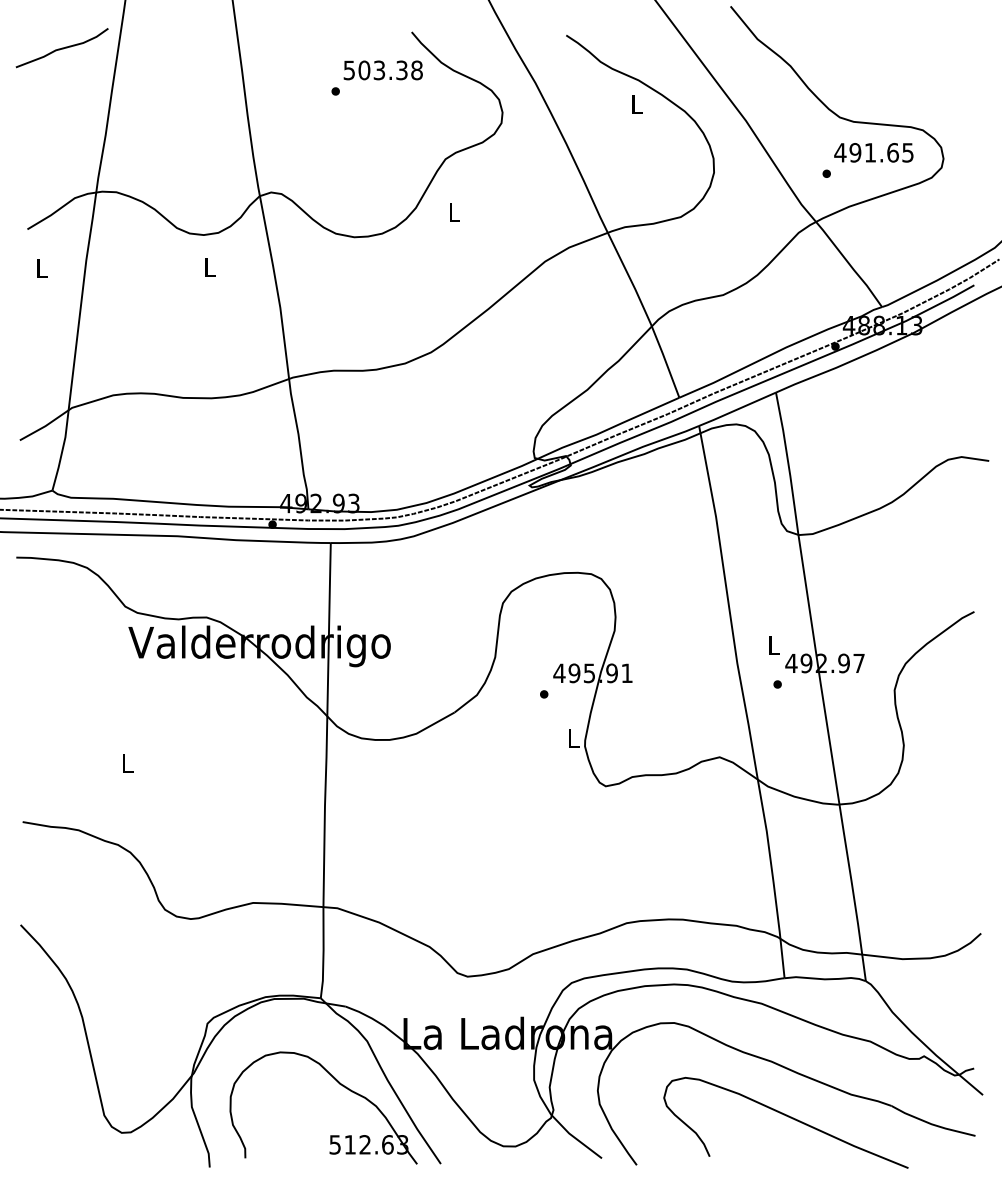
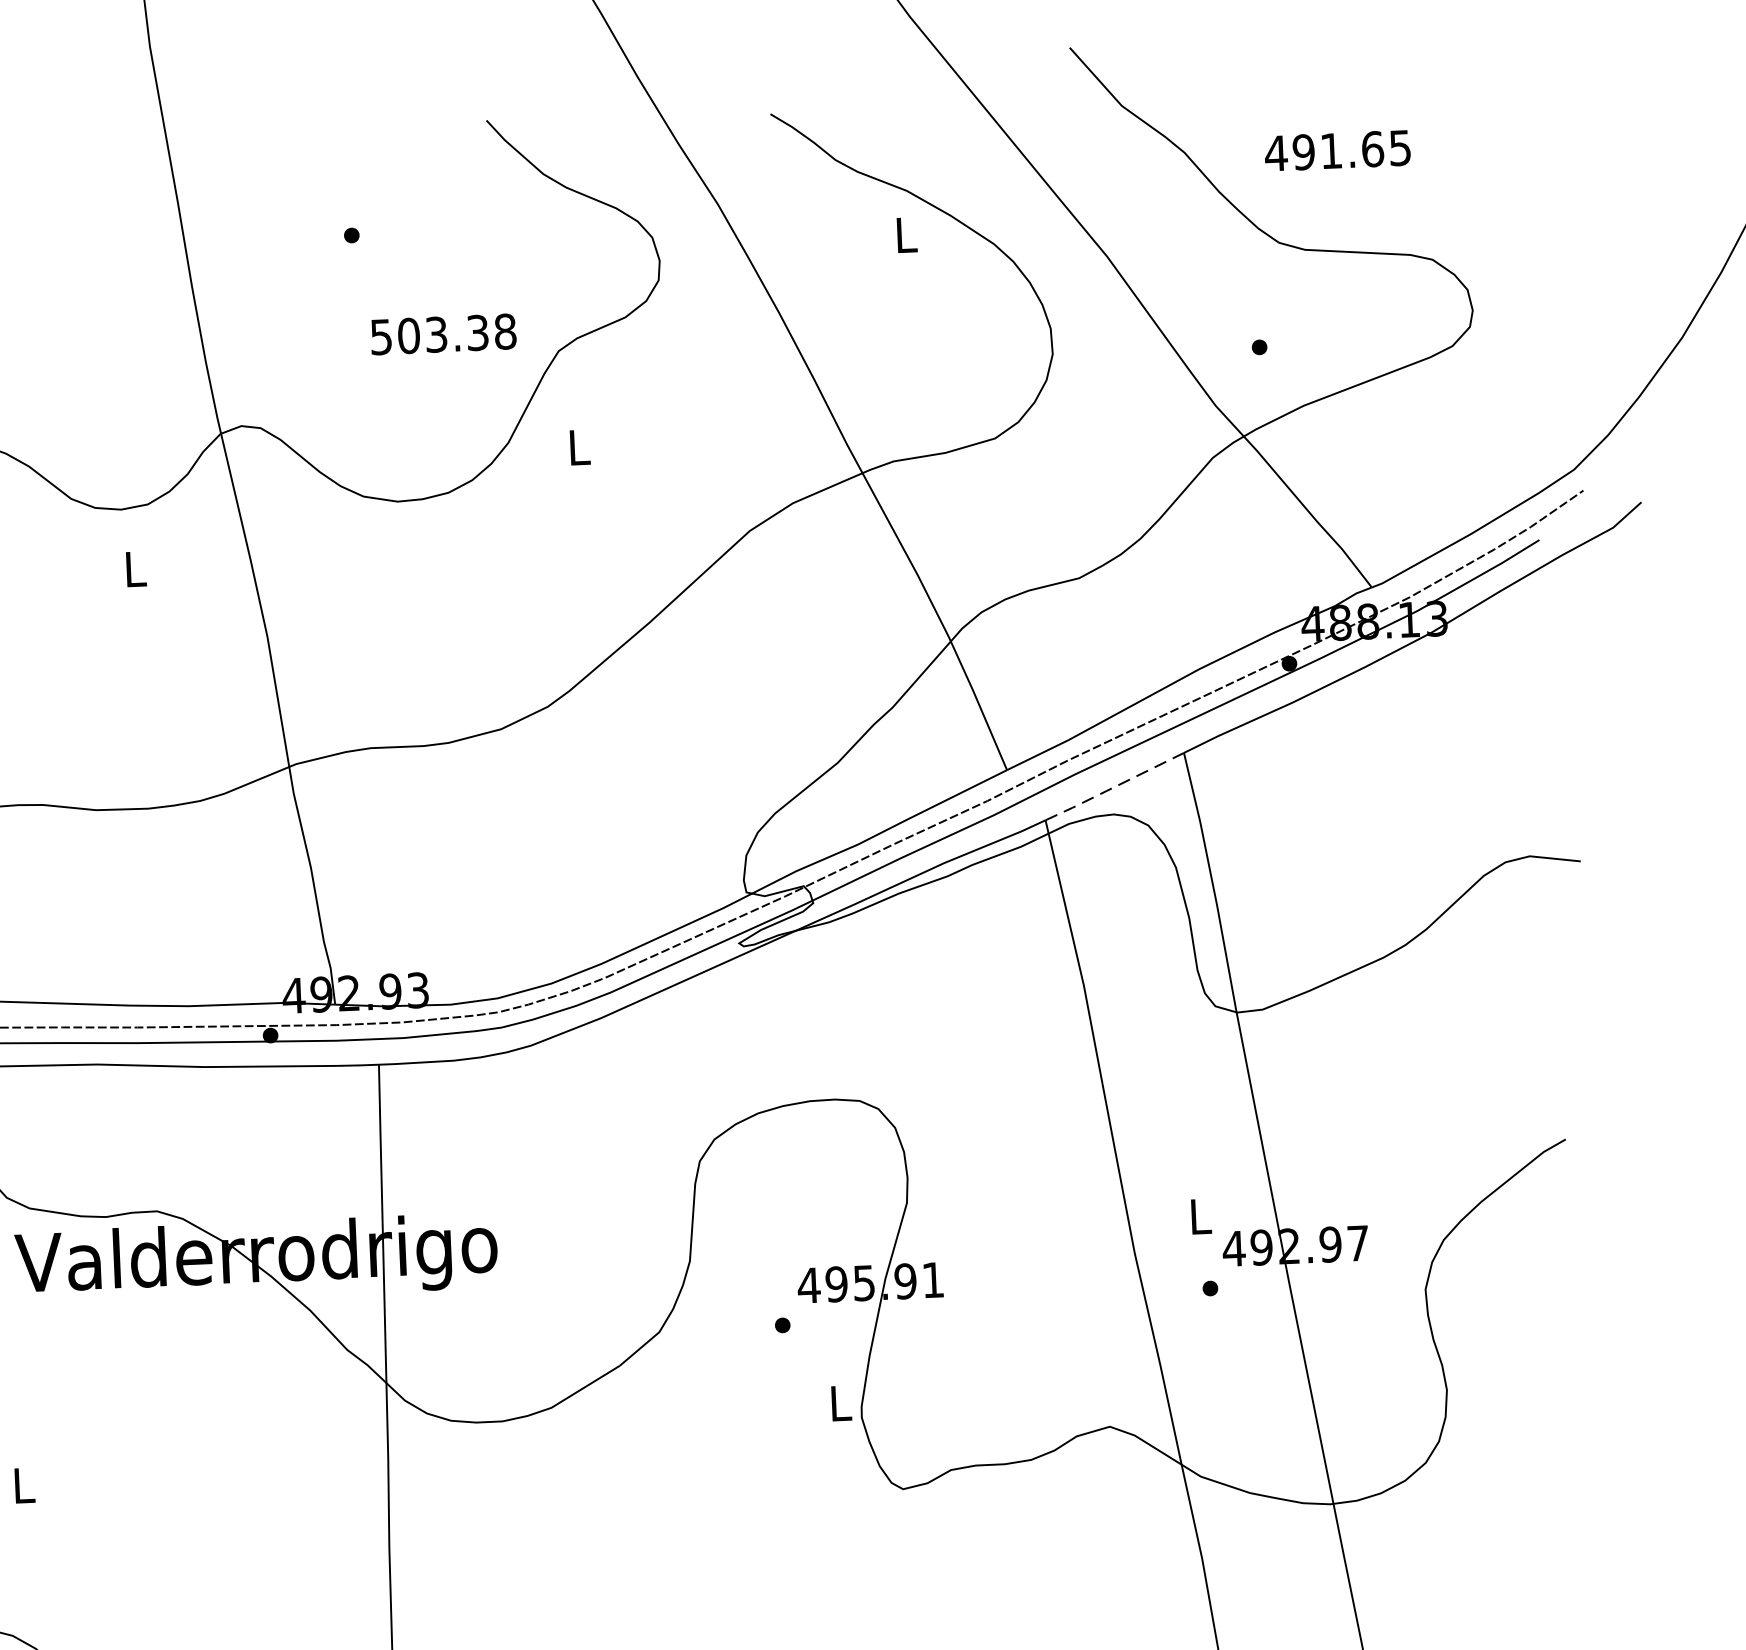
text: (382, 70) -> (442, 334), moved
text: (873, 152) -> (1336, 150), moved
line: (736, 409) -> (1112, 787), solid -> dashed

